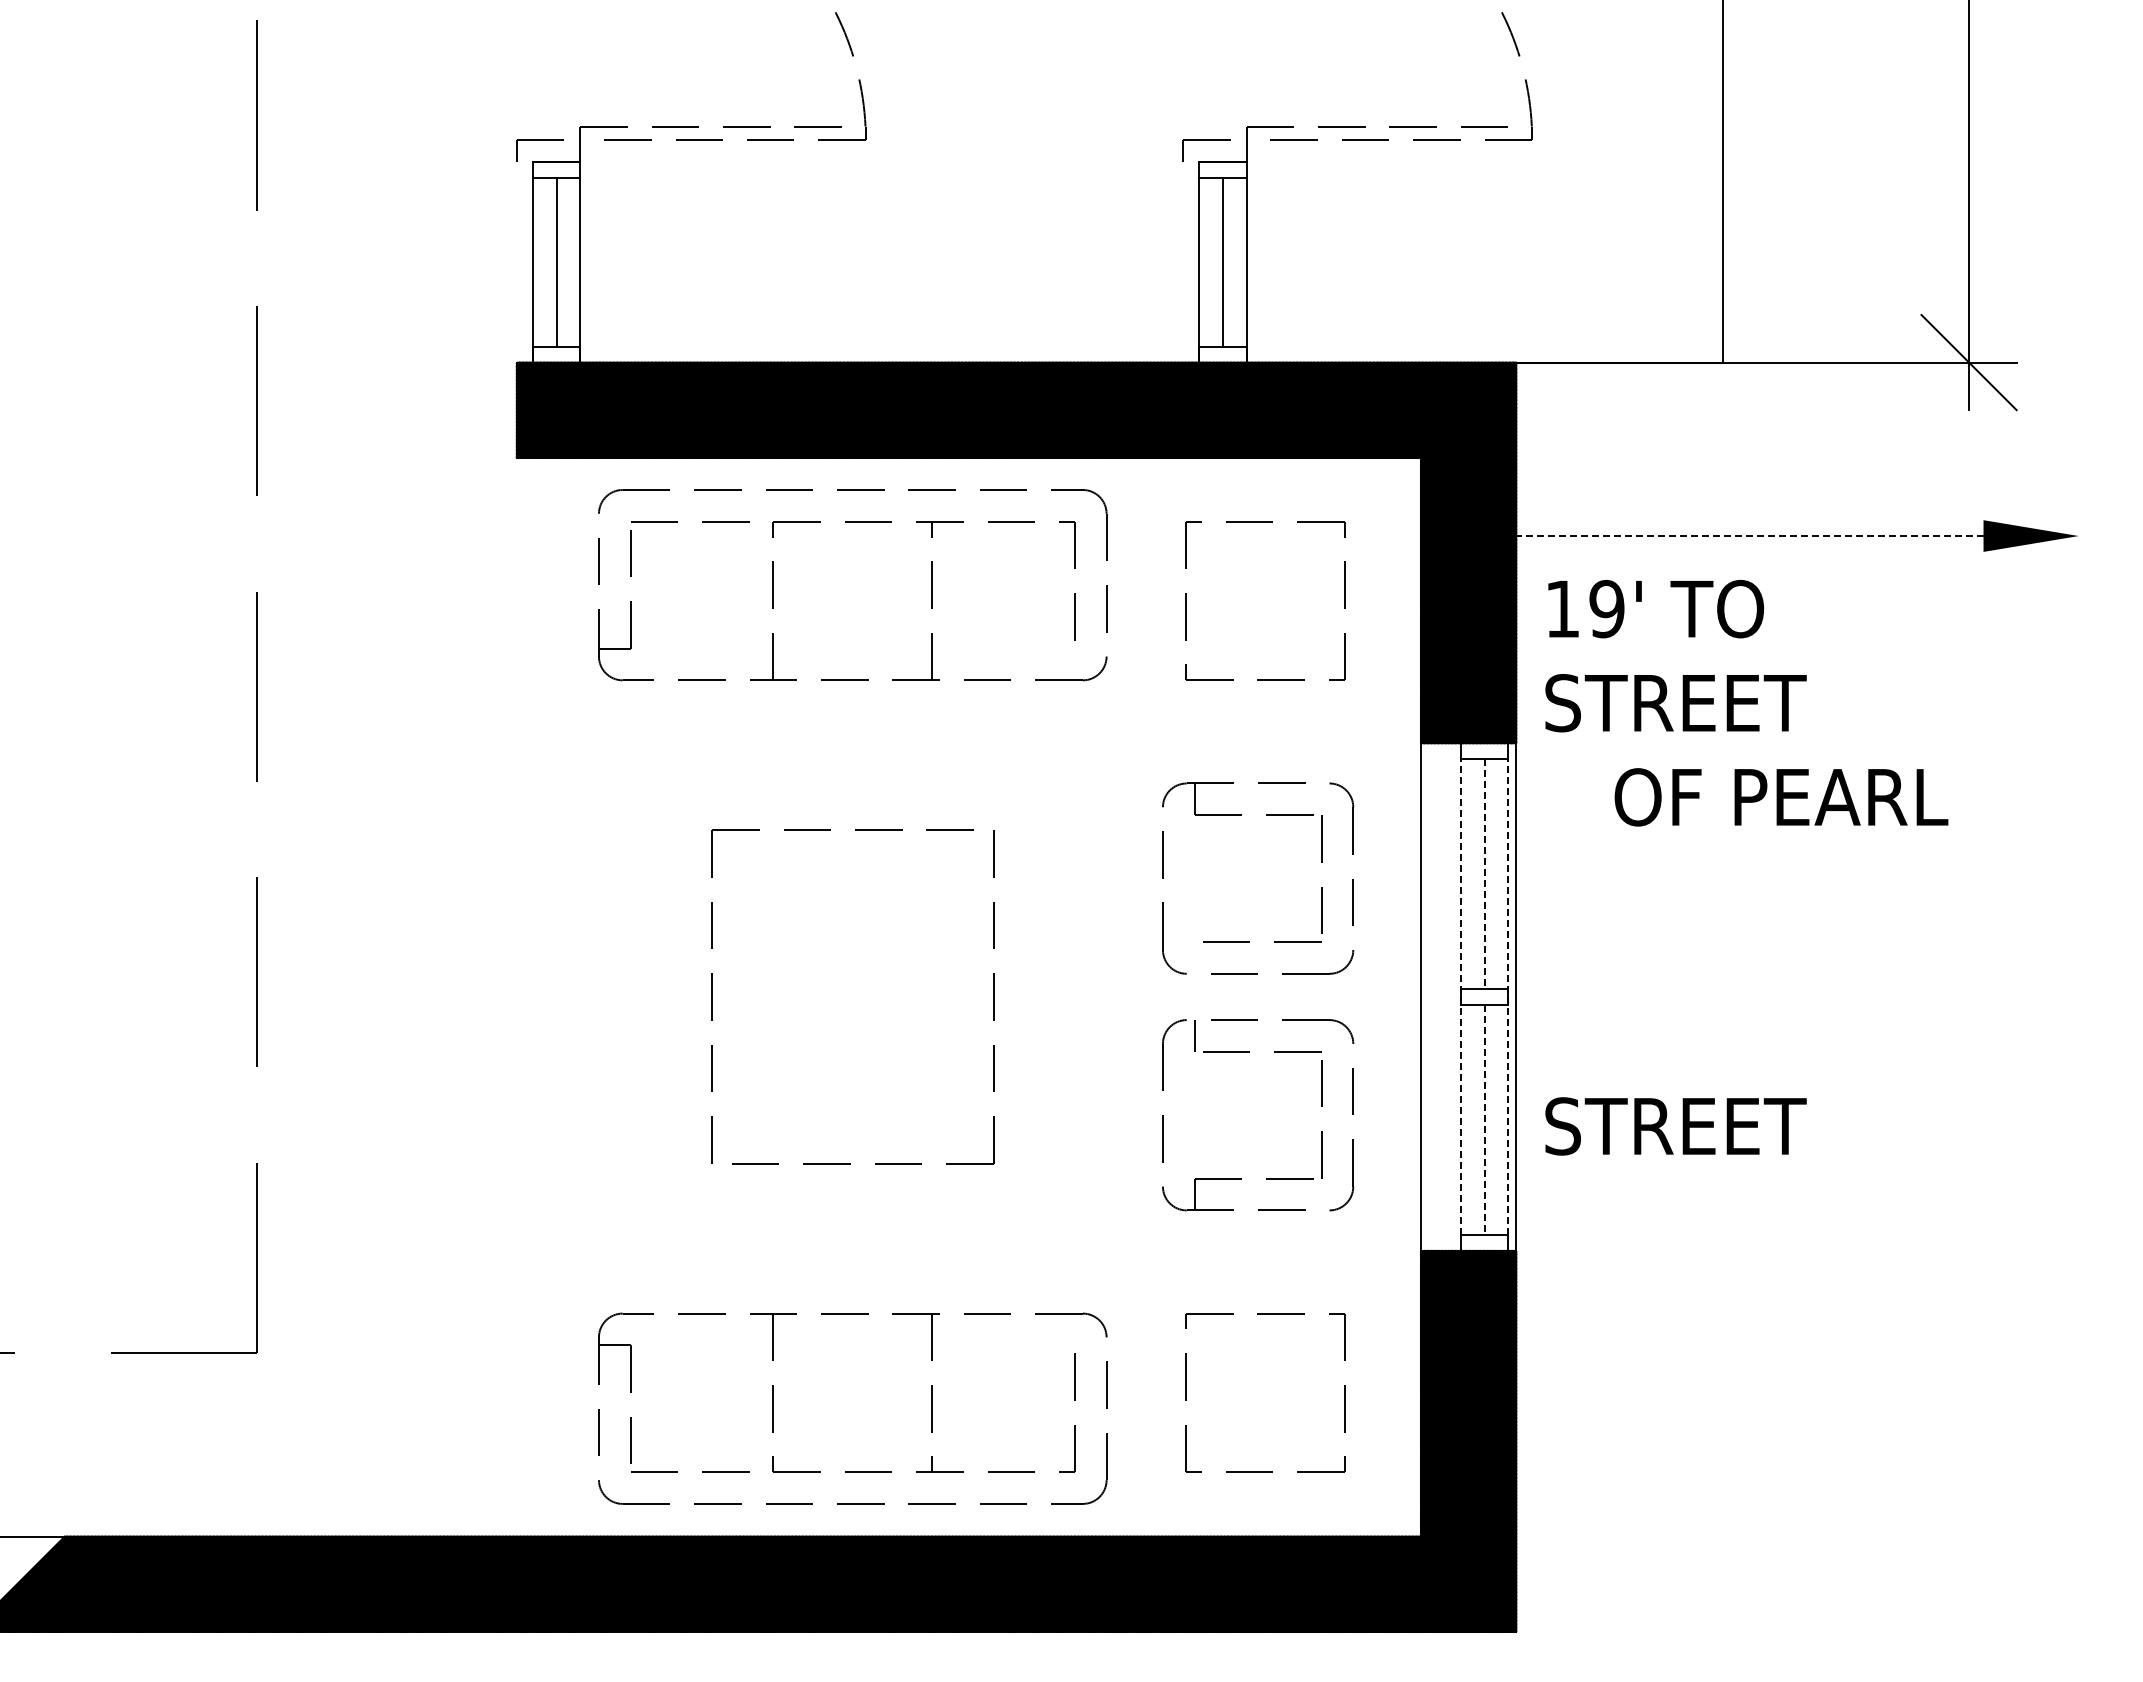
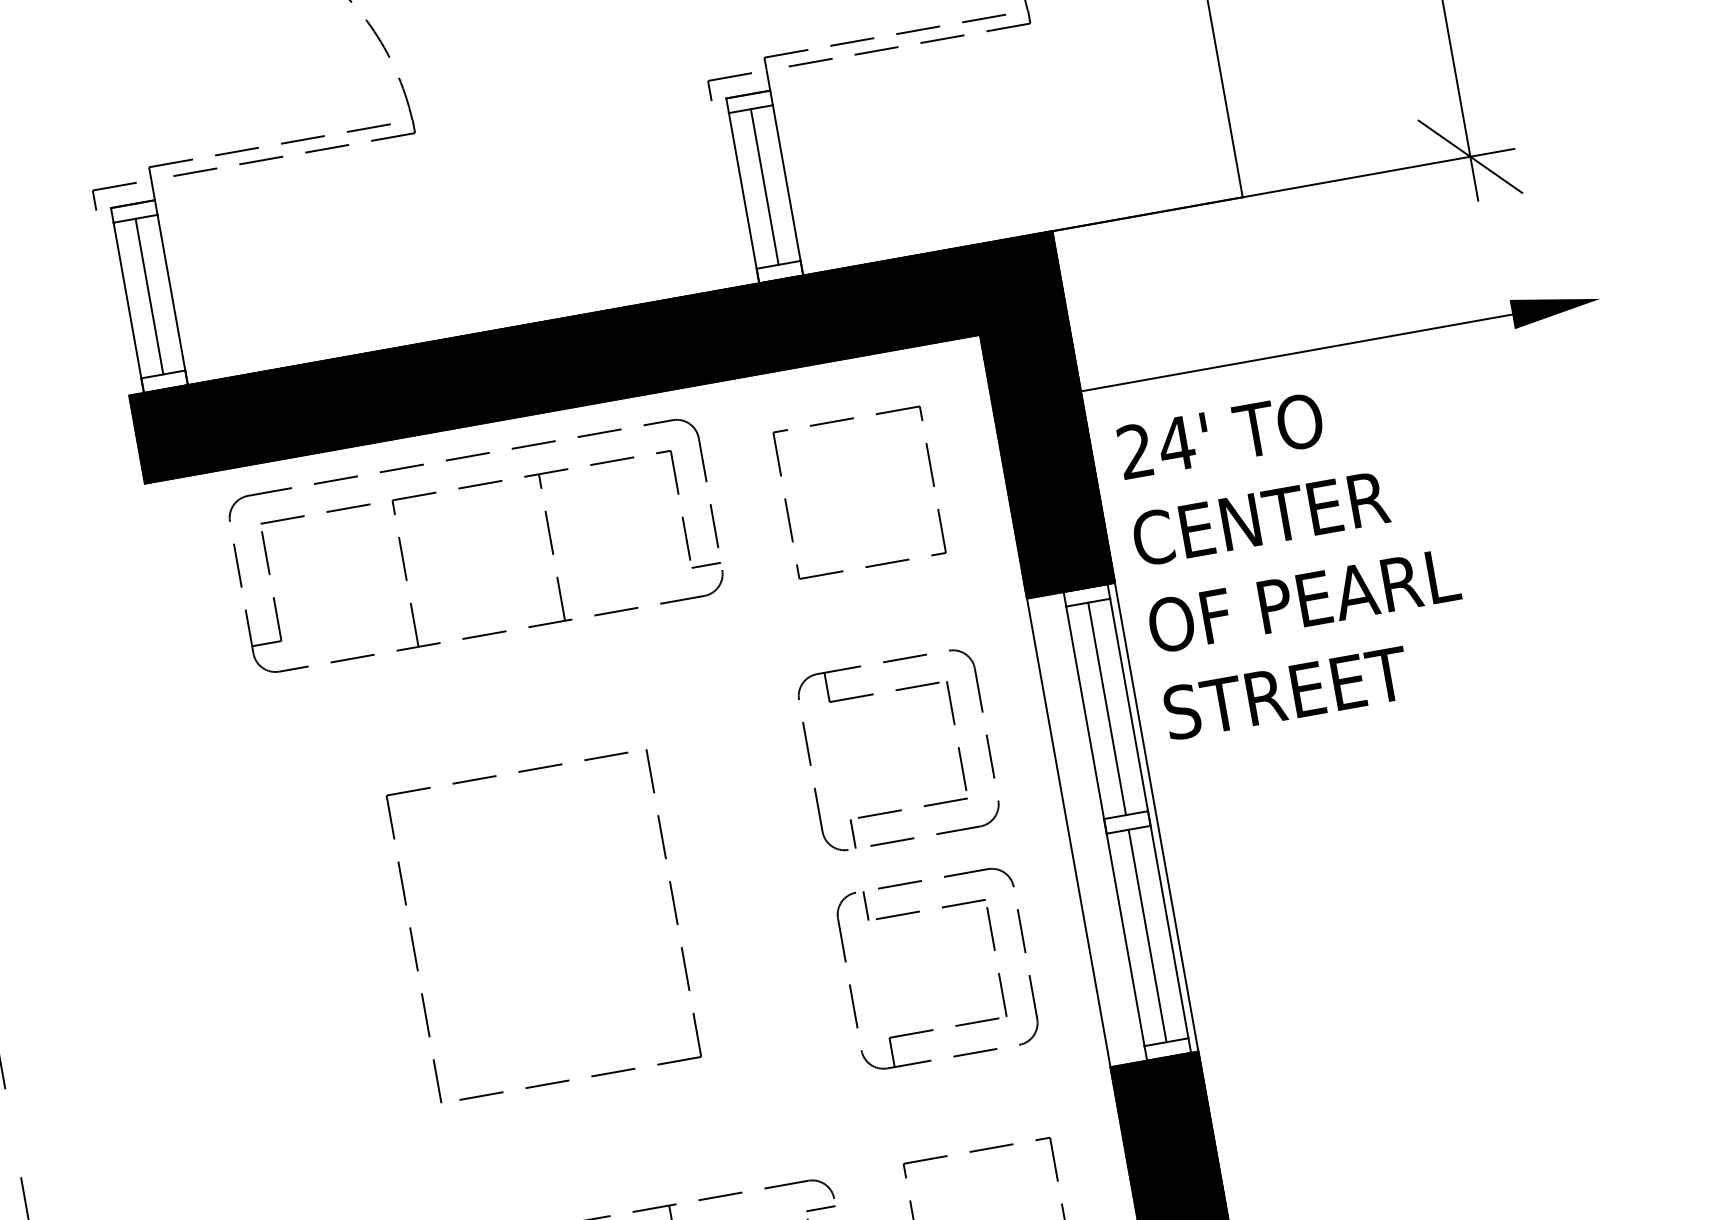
line: (1749, 536) -> (1296, 353), dashed -> solid
text: (1585, 608) -> (1156, 446), 19' -> 24'
line: (1090, 648) -> (706, 565), added
text: (1681, 703) -> (1260, 518), STREET -> CENTER
text: (1781, 797) -> (1304, 600), moved
line: (1484, 874) -> (1107, 709), dashed -> solid
line: (1194, 957) -> (852, 833), added
line: (1460, 997) -> (1105, 826), dashed -> solid
line: (1508, 997) -> (1149, 818), dashed -> solid
line: (1484, 1120) -> (1147, 936), dashed -> solid
text: (1675, 1126) -> (1286, 693), moved
line: (1090, 1345) -> (820, 1208), added

